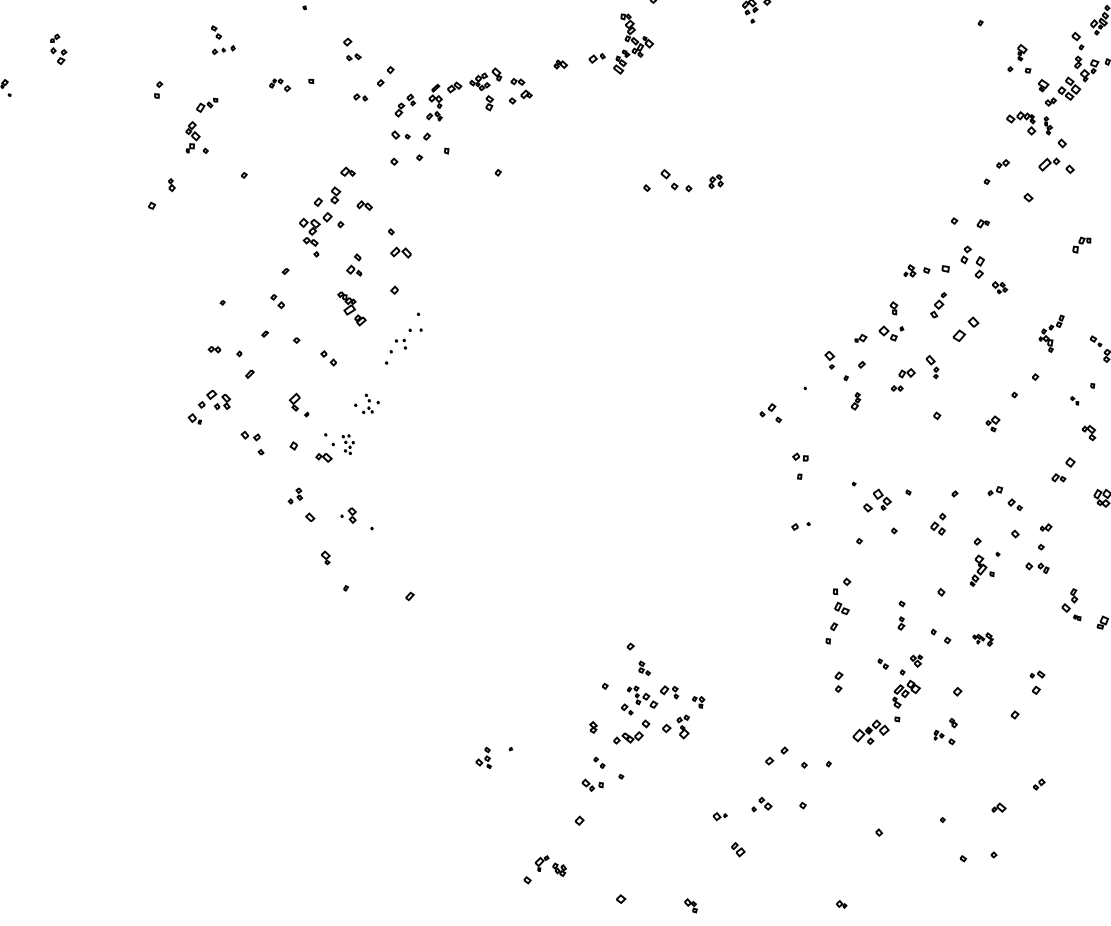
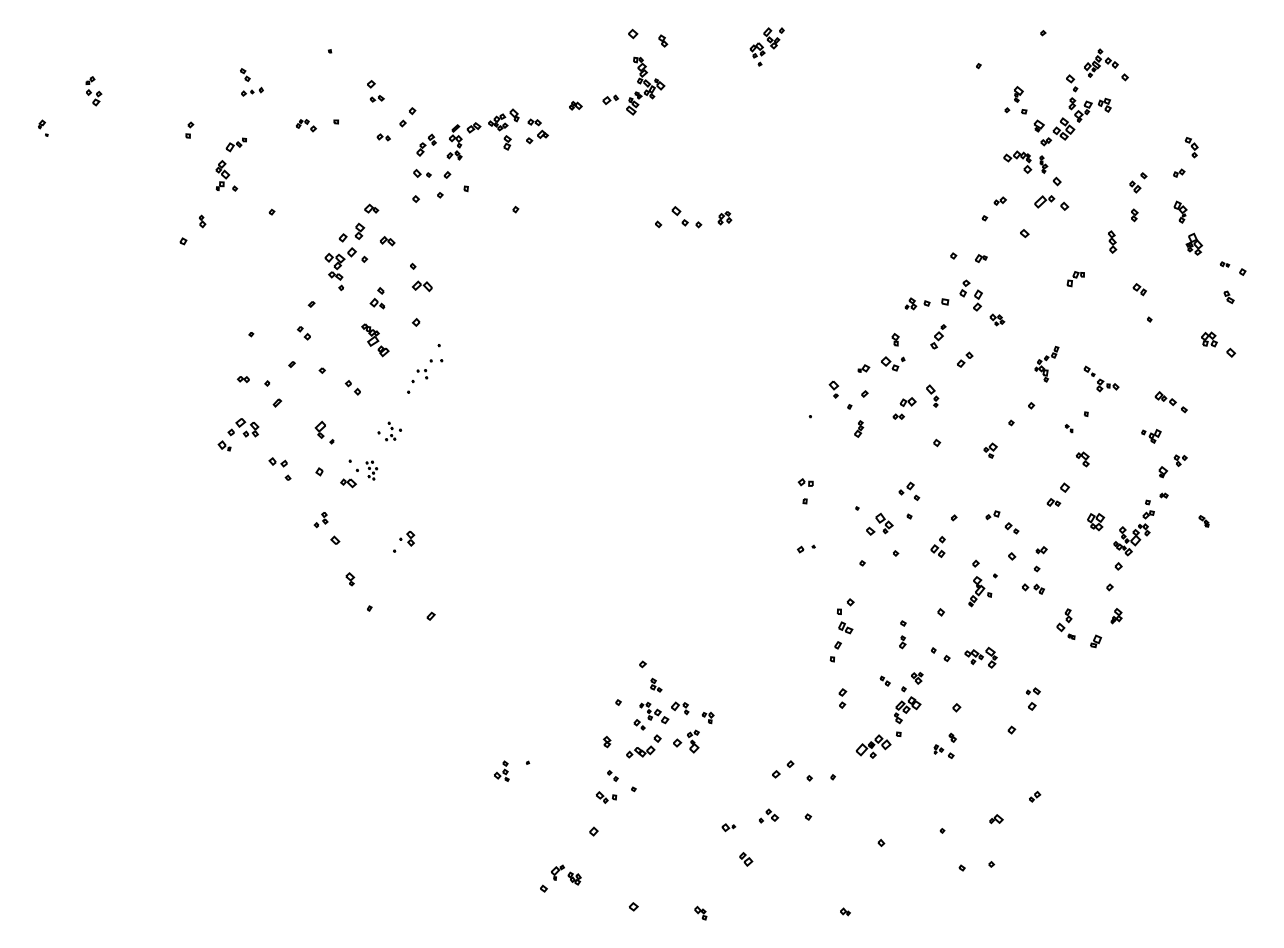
part: (966, 328) -> (965, 359), size x0.62
part: (770, 412) -> (909, 490), moved
part: (348, 515) -> (407, 538), moved
part: (982, 639) -> (980, 657), size x1.67

